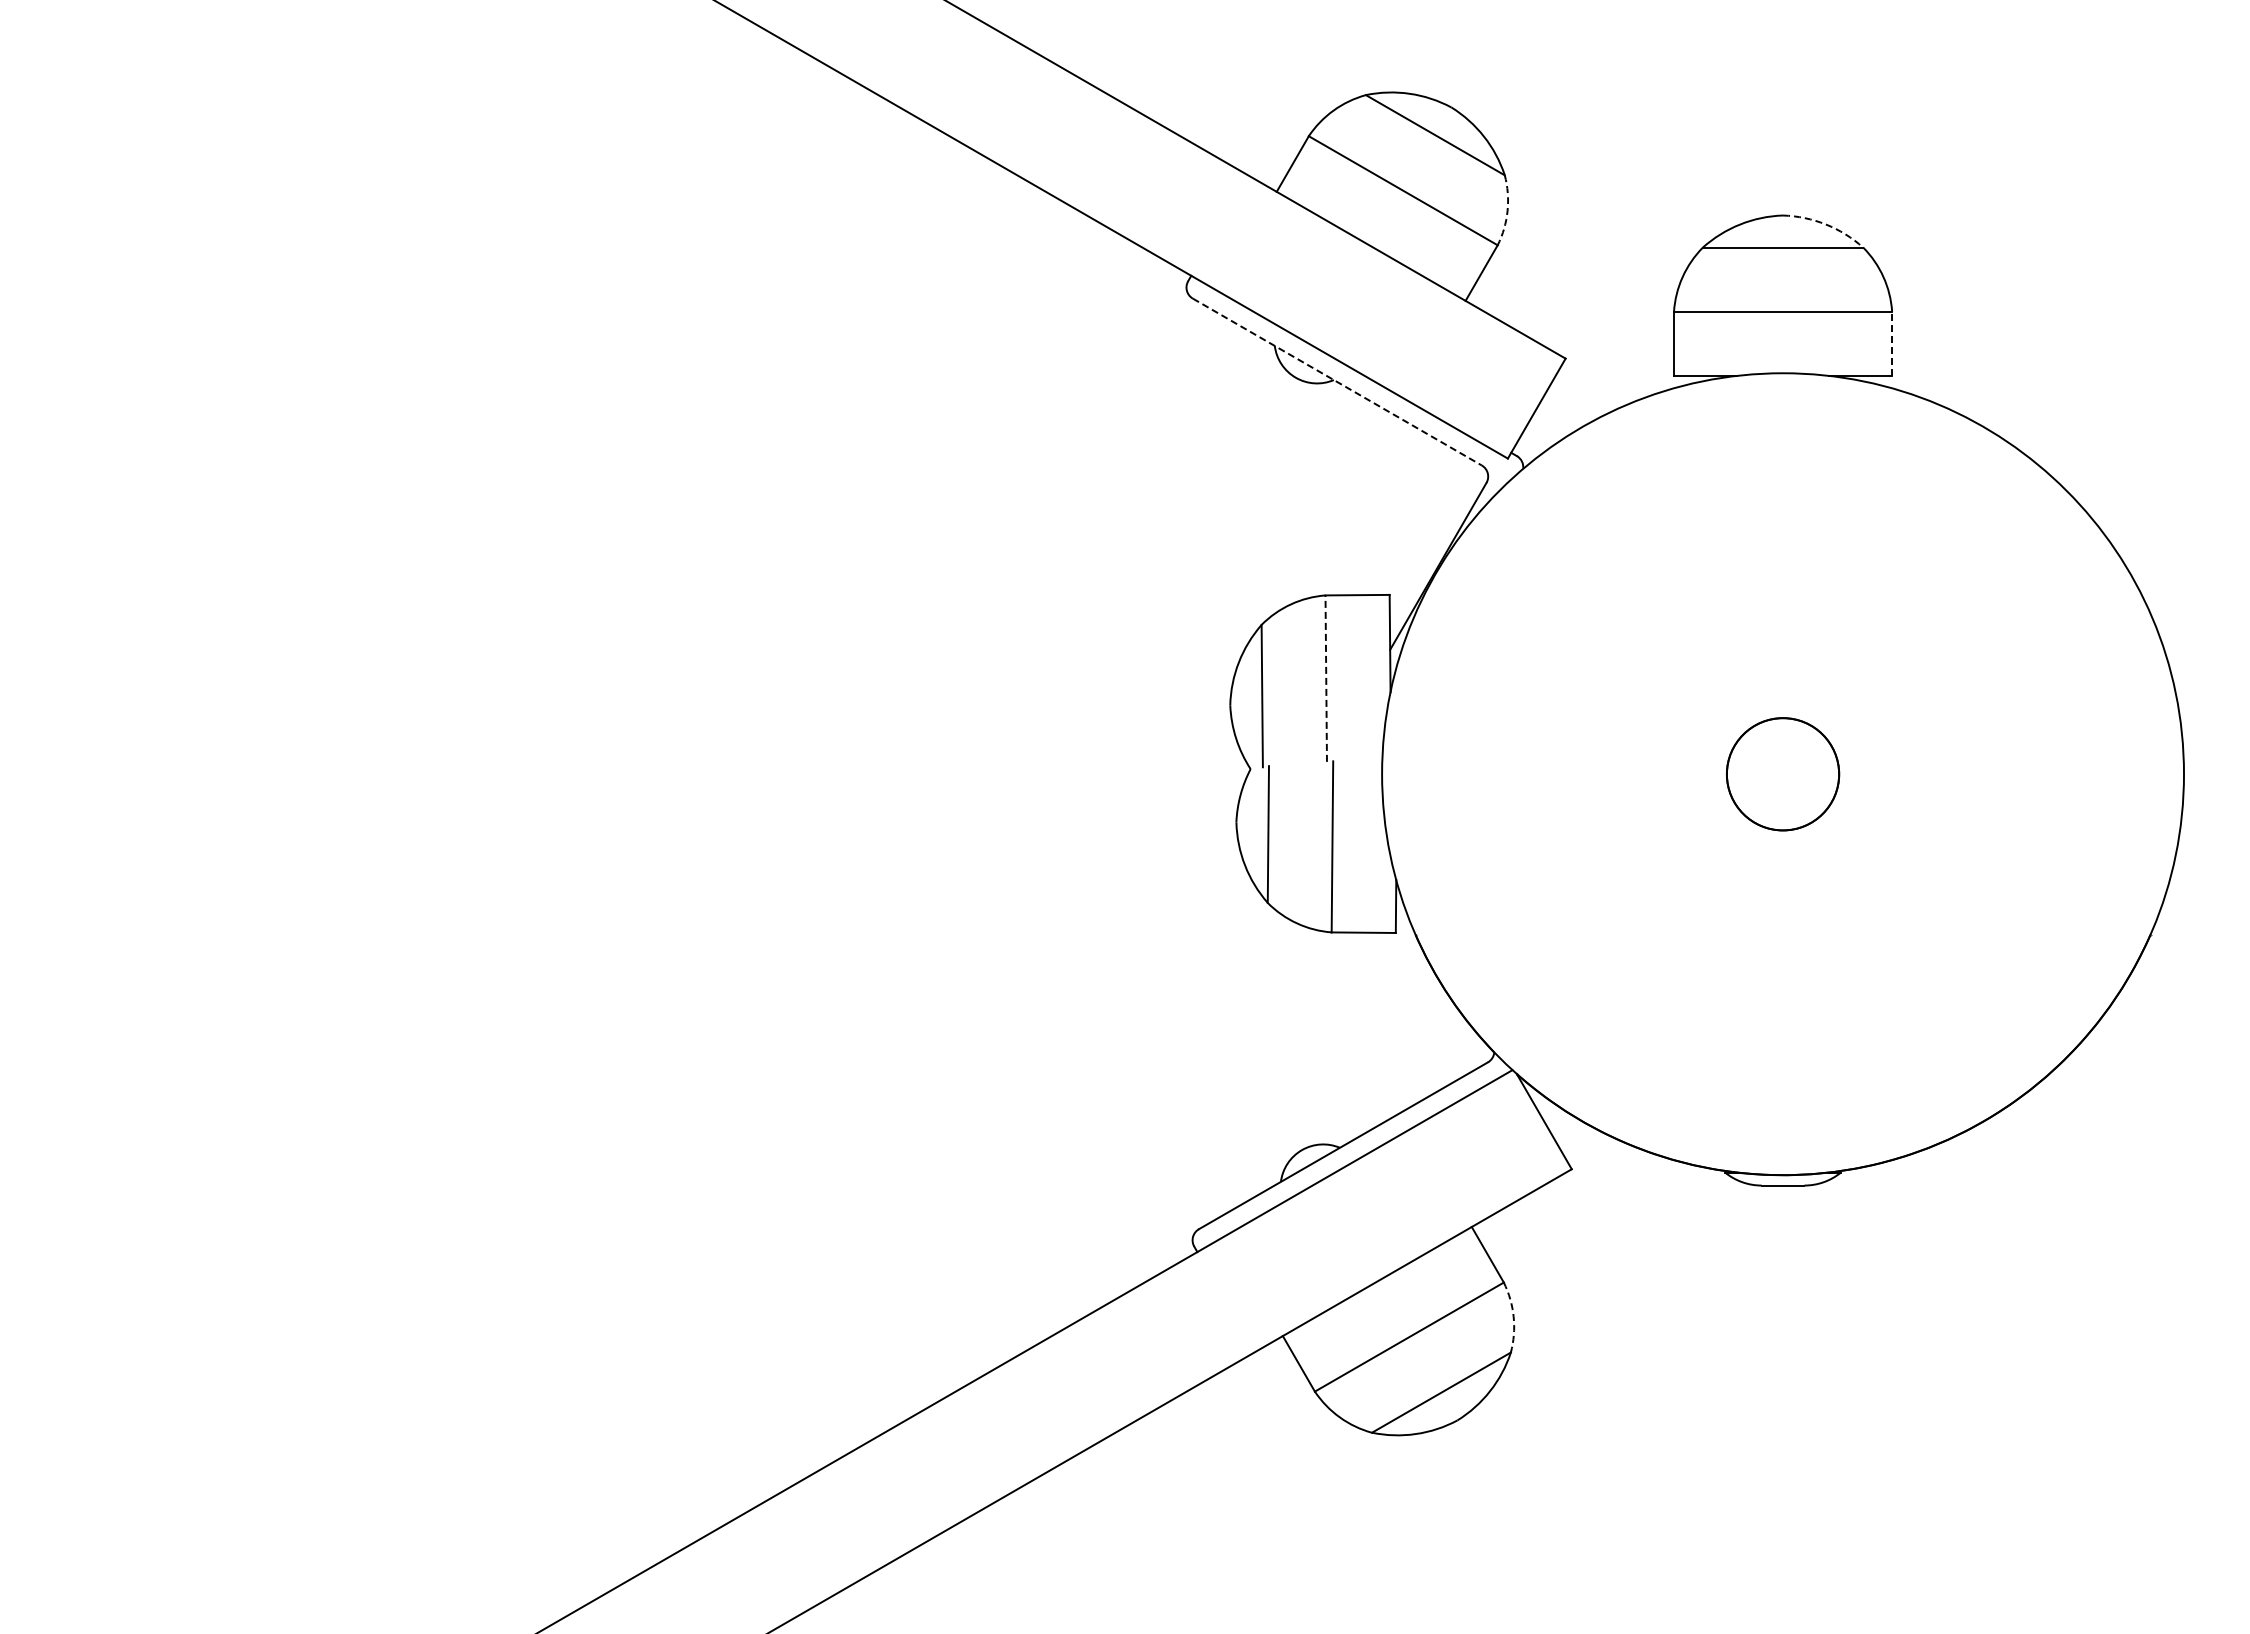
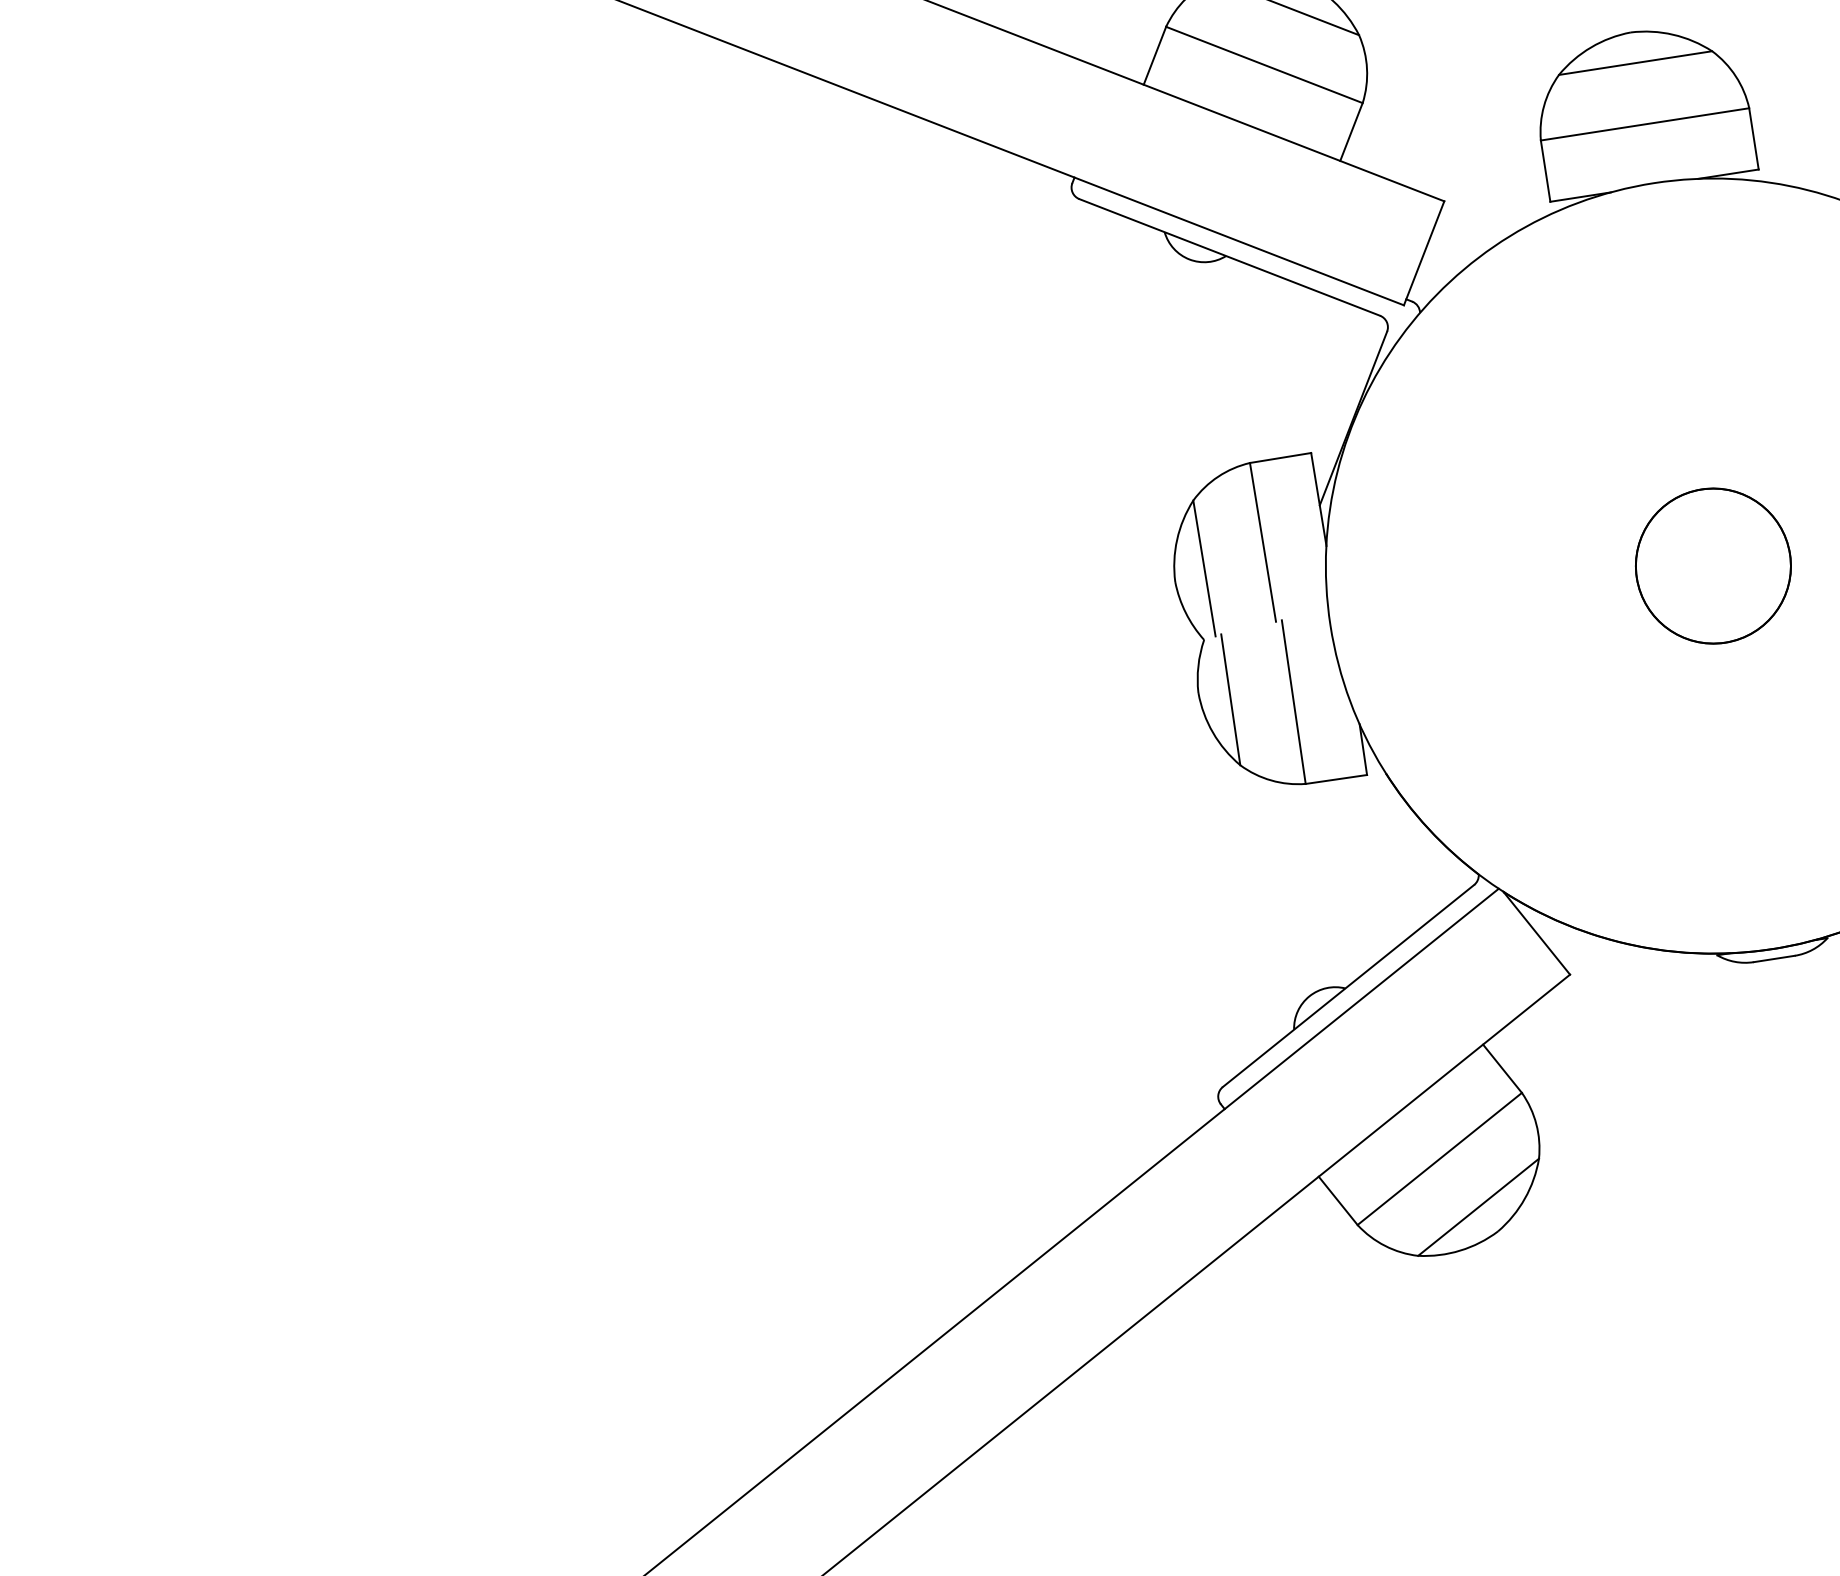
arc: (1507, 210) -> (1366, 68), dashed -> solid
arc: (1825, 224) -> (1672, 34), dashed -> solid
line: (1892, 343) -> (1754, 138), dashed -> solid
line: (1337, 382) -> (1229, 257), dashed -> solid
line: (1326, 678) -> (1263, 542), dashed -> solid
part: (1782, 774) -> (1712, 566), size x1.43
arc: (1513, 1316) -> (1536, 1123), dashed -> solid

